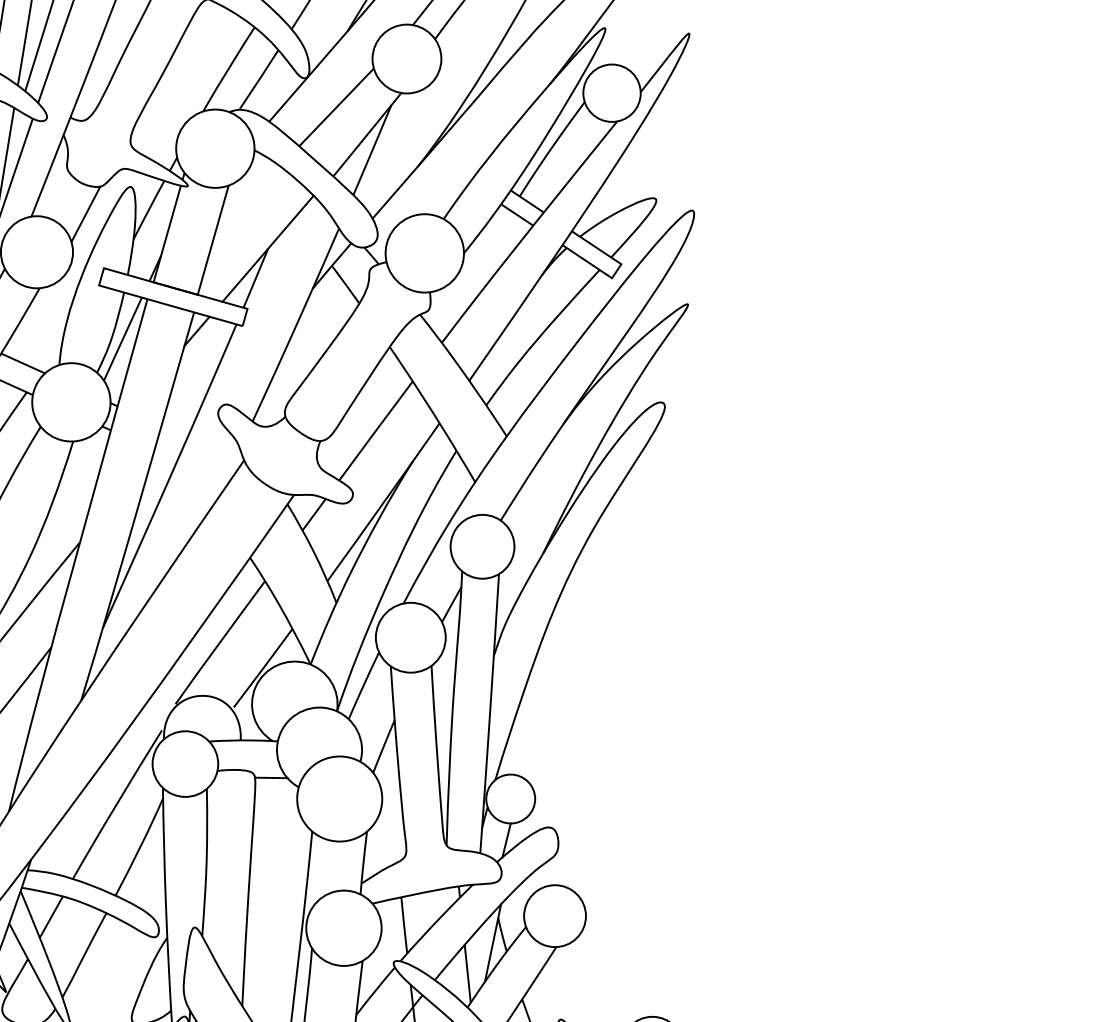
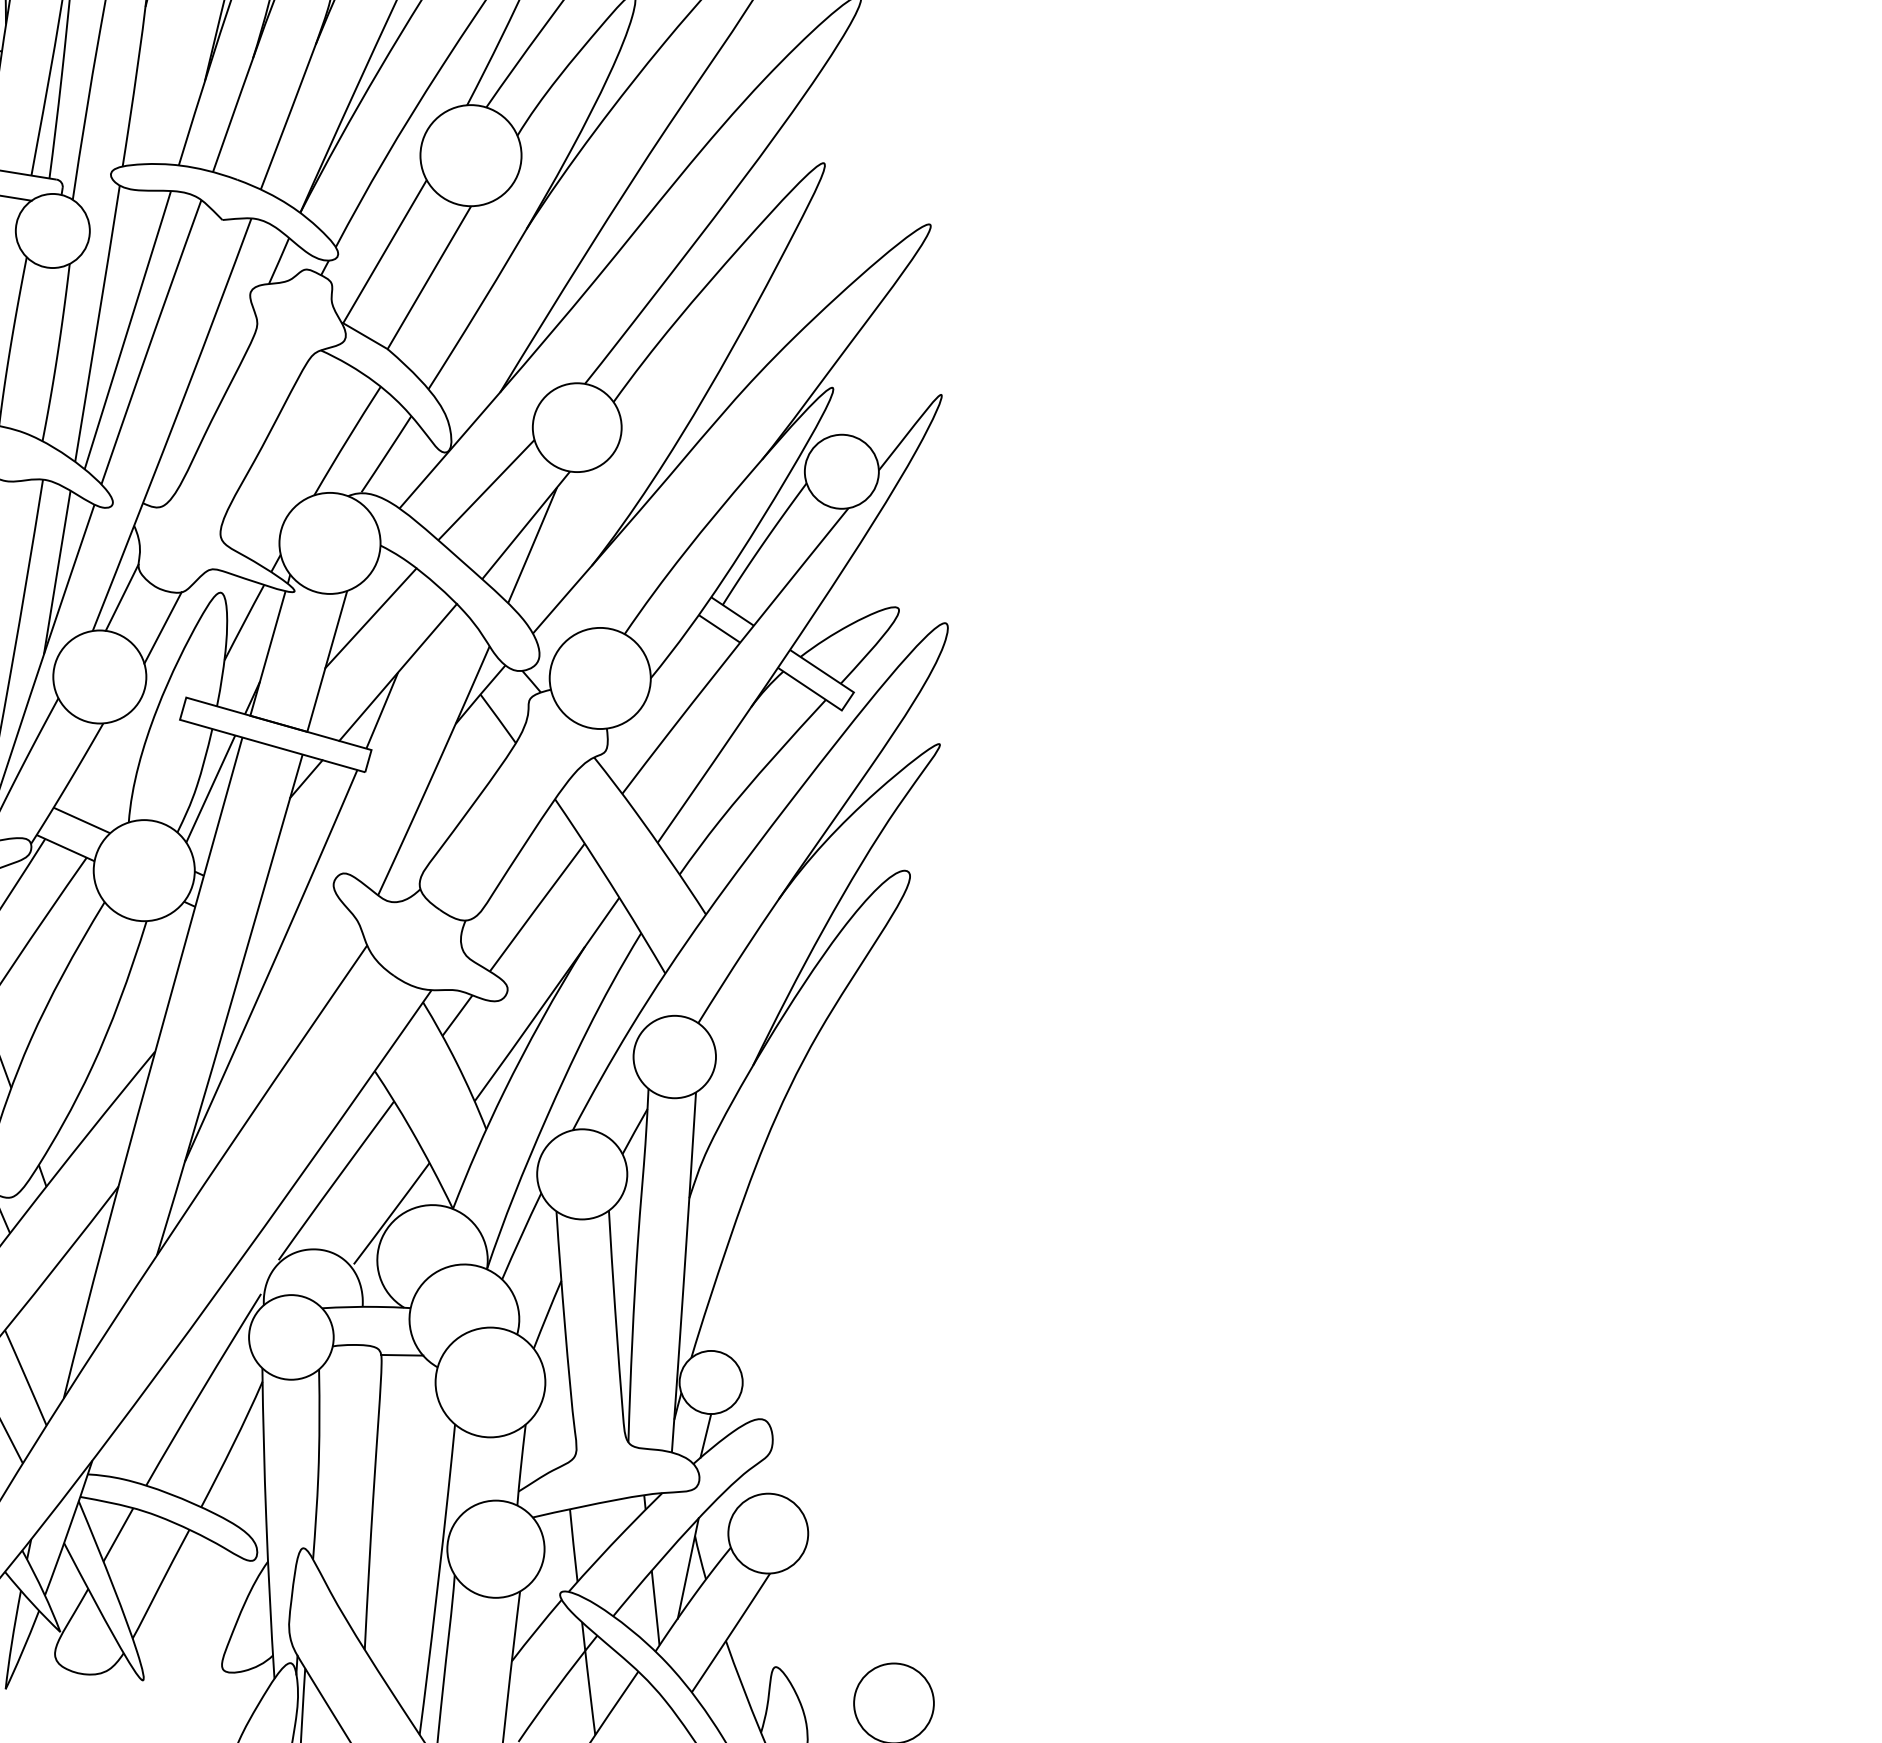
line: (53, 190) -> (121, 597), added
line: (246, 206) -> (370, 618), added

